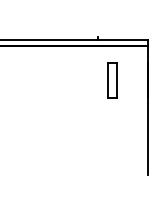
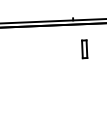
part: (112, 80) -> (84, 49), size x0.7

